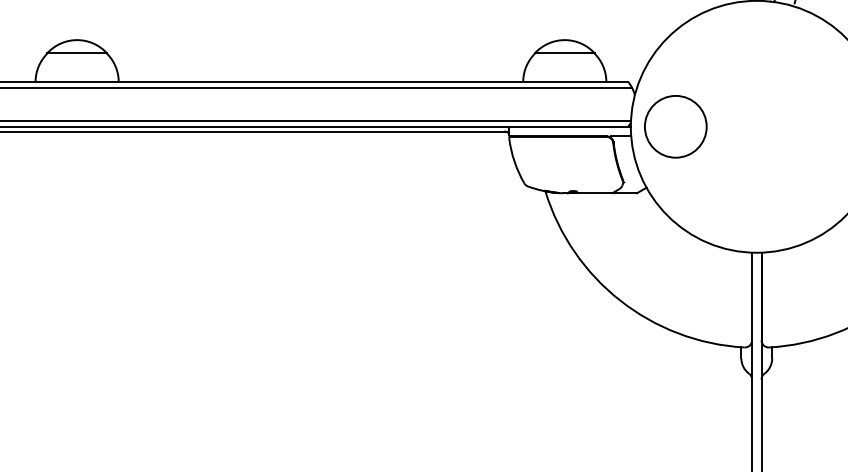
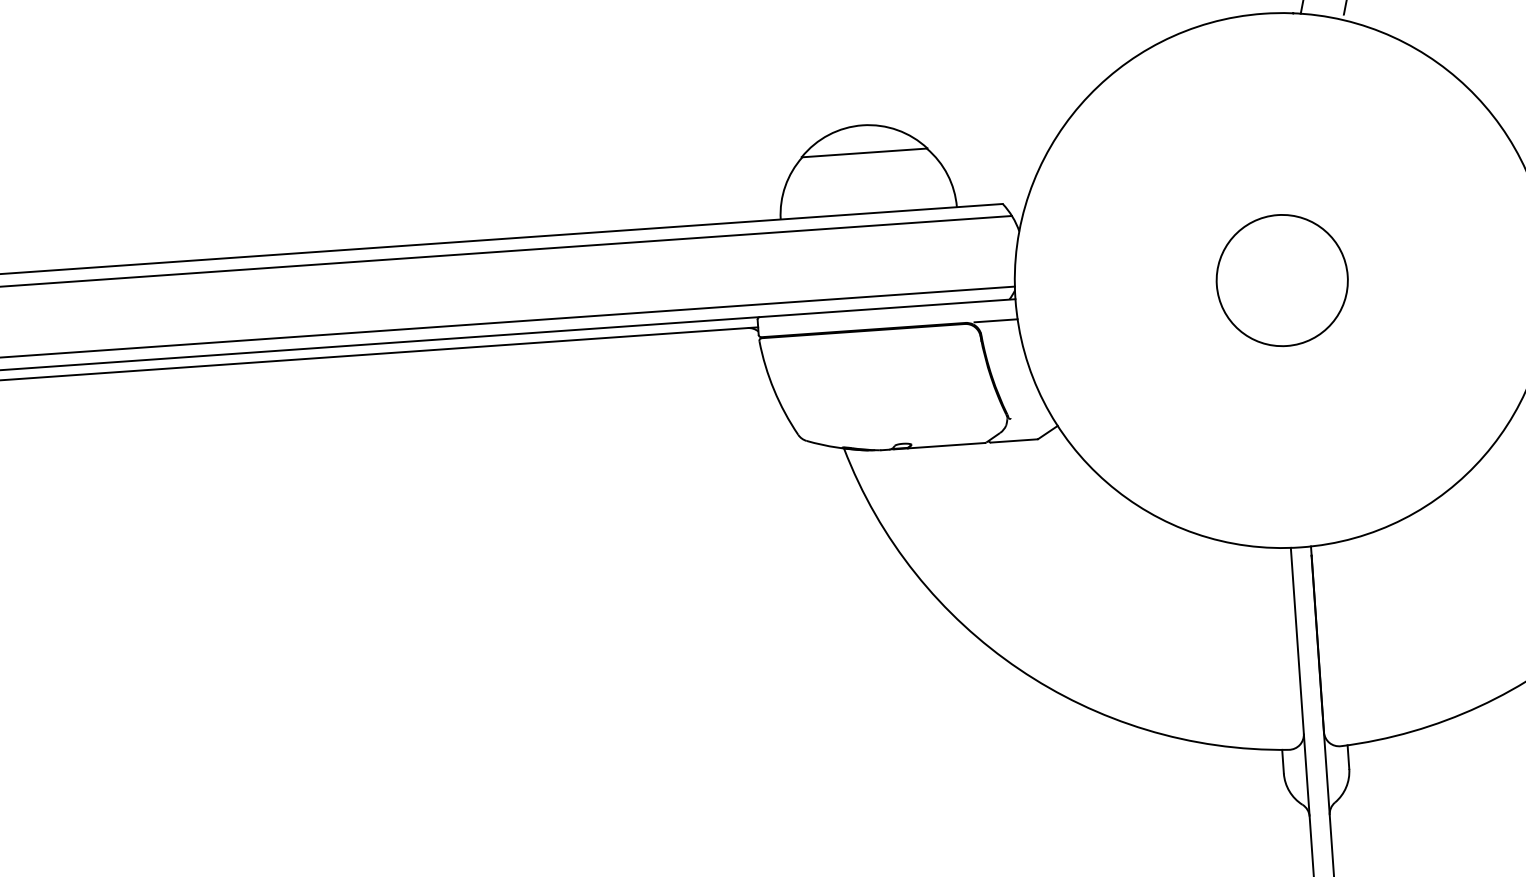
circle: (675, 126) -> (1281, 279), moved

